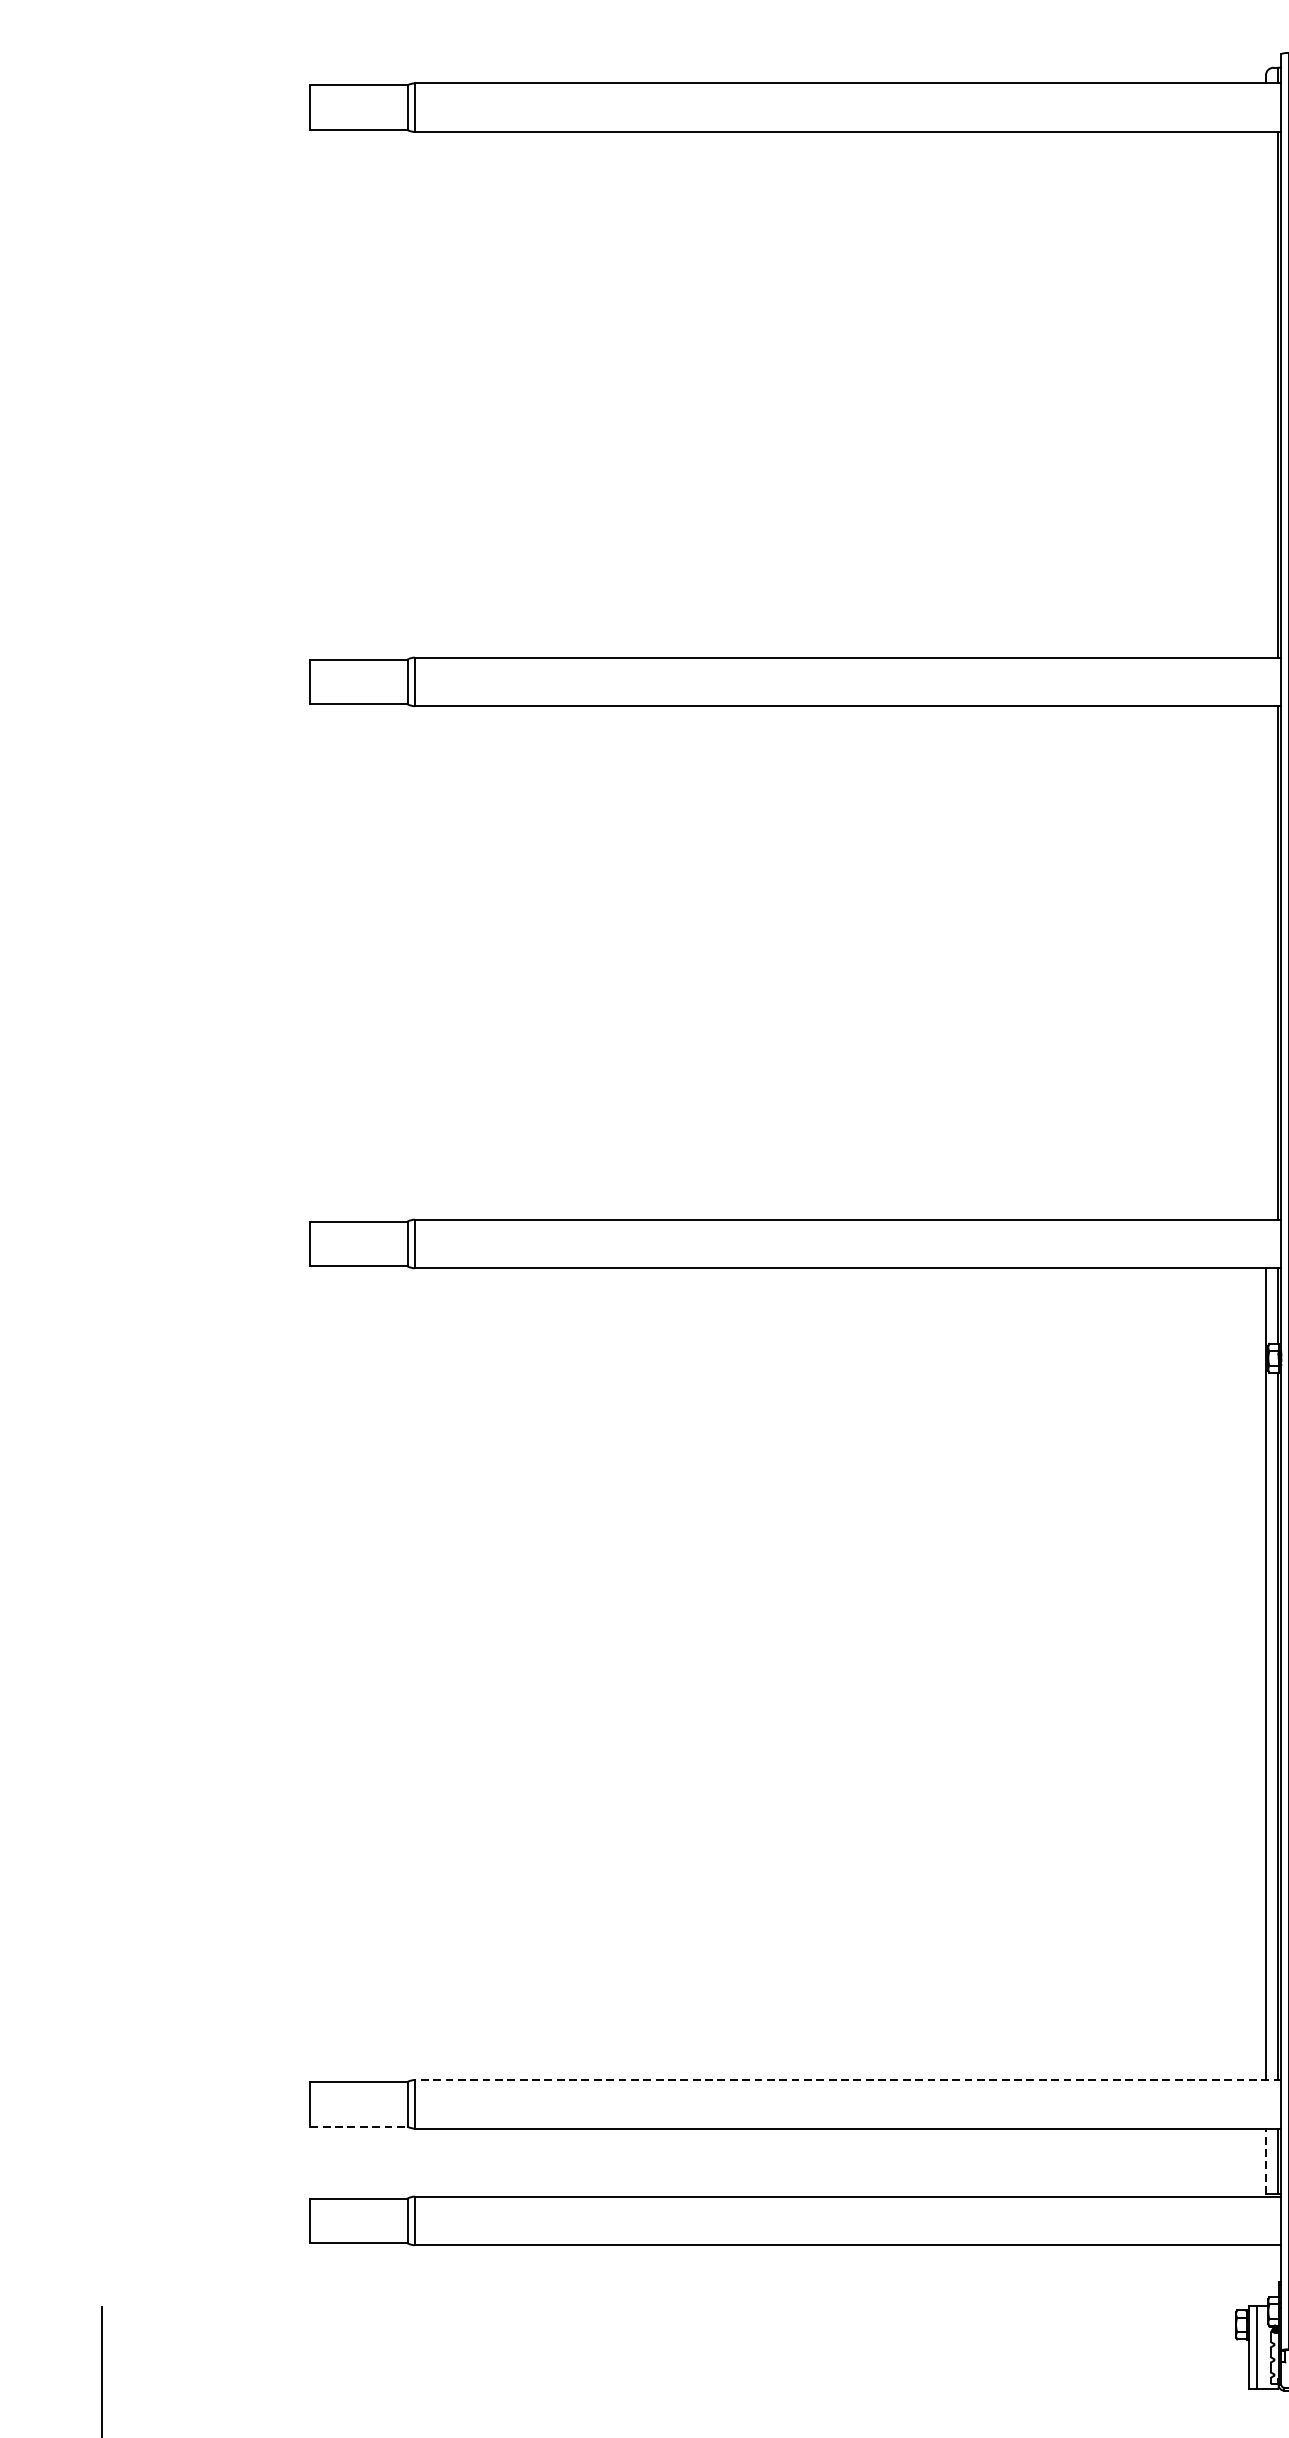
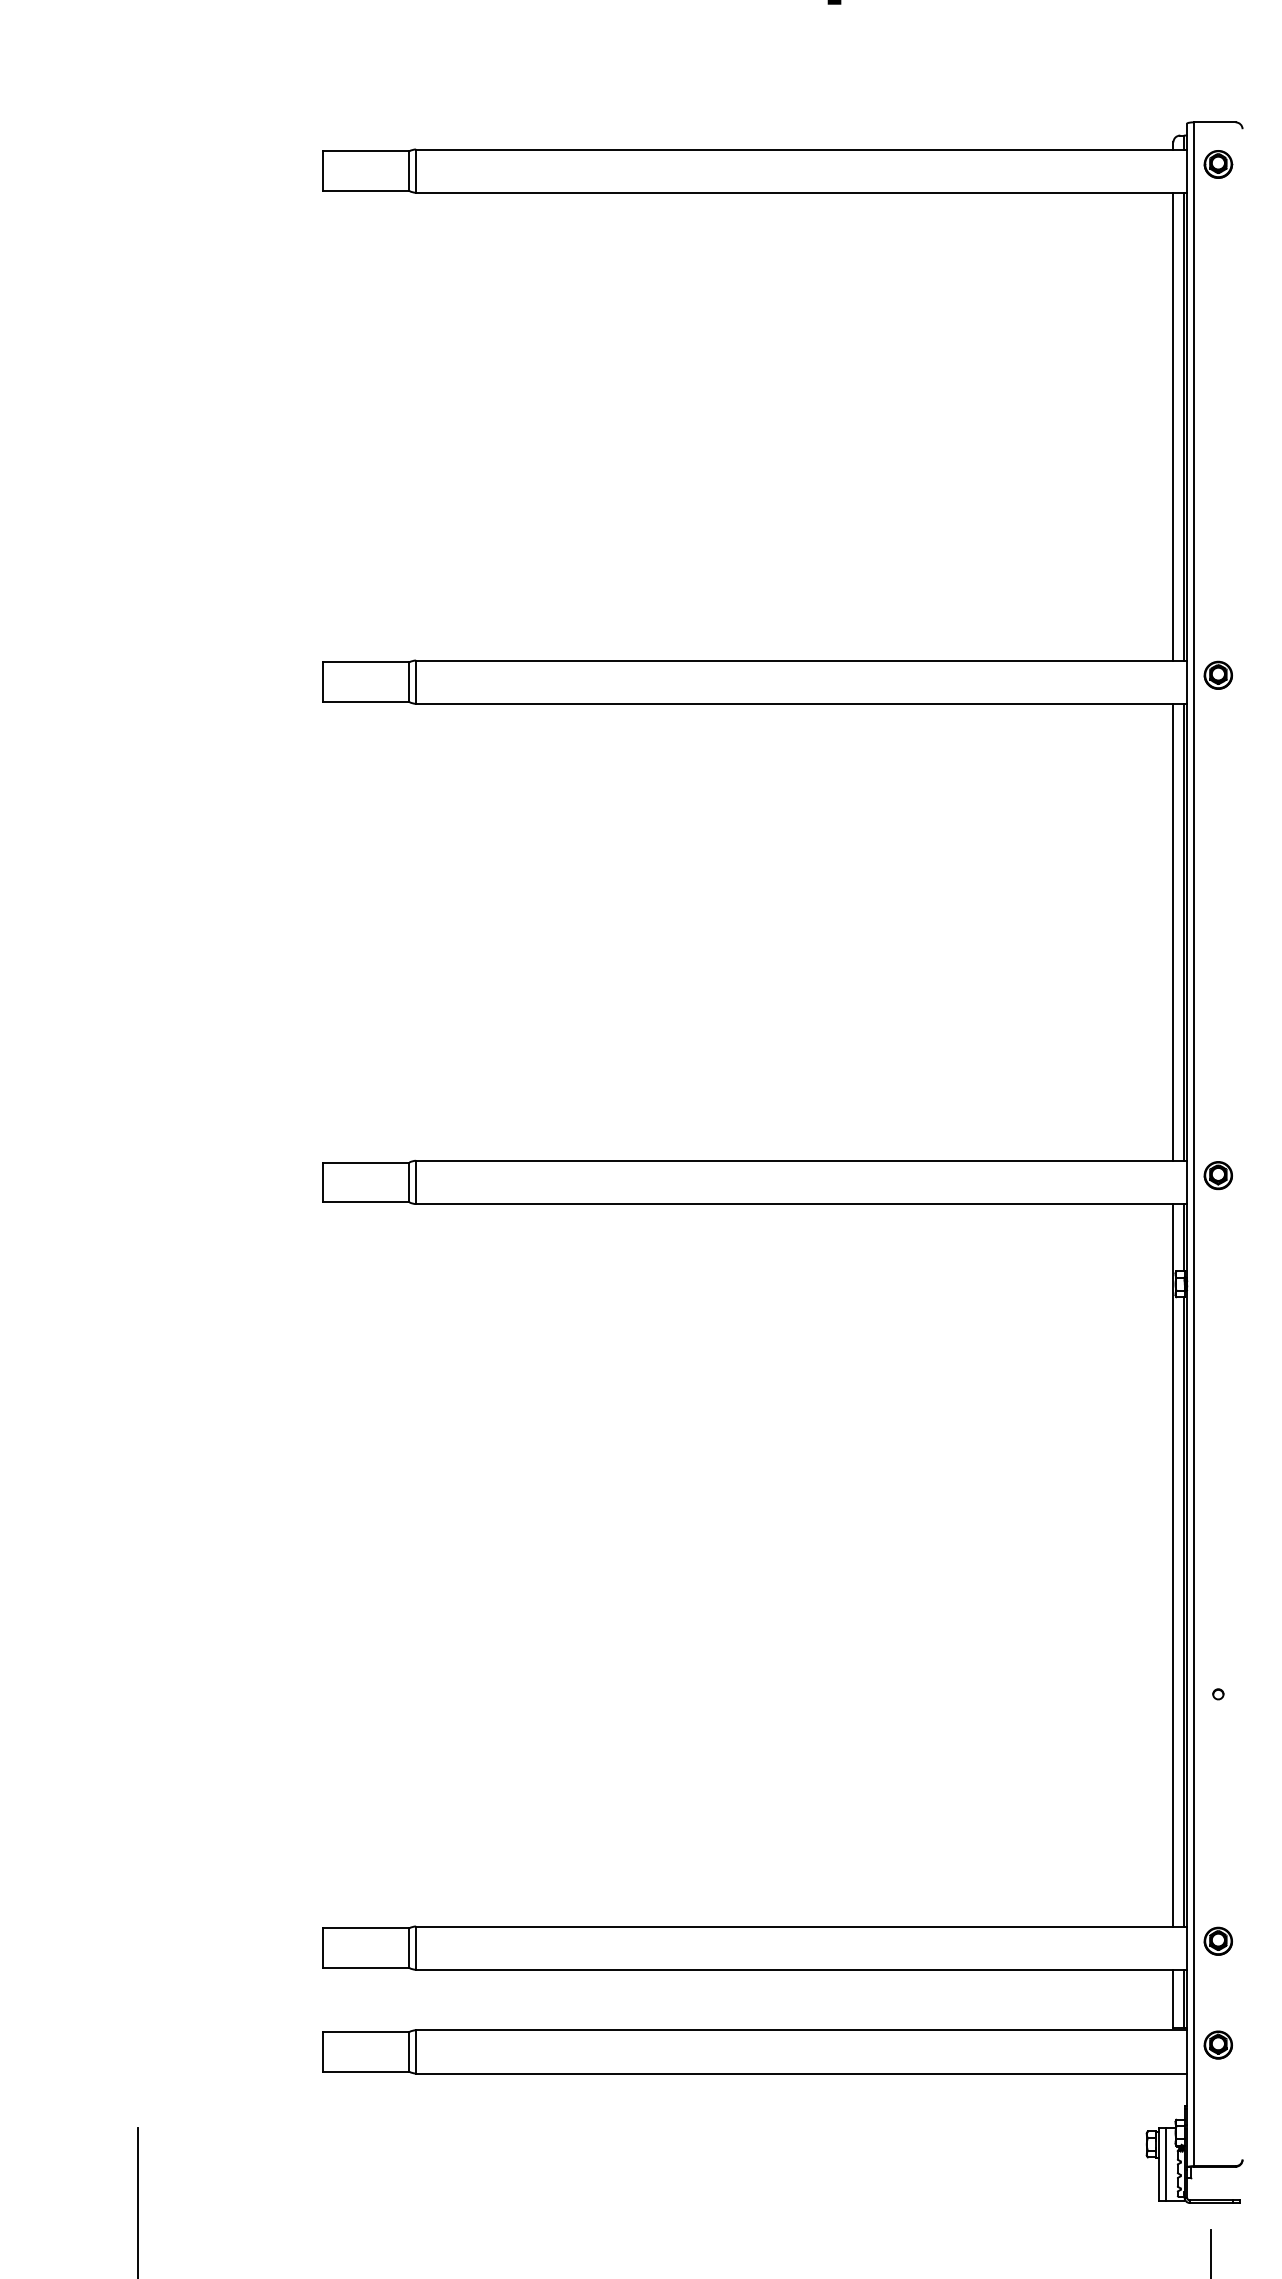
line: (1266, 394) -> (1173, 426), added
line: (1266, 962) -> (1173, 931), added
line: (848, 2080) -> (801, 1926), dashed -> solid
line: (359, 2127) -> (366, 1968), dashed -> solid
line: (1266, 2160) -> (1173, 1998), dashed -> solid

